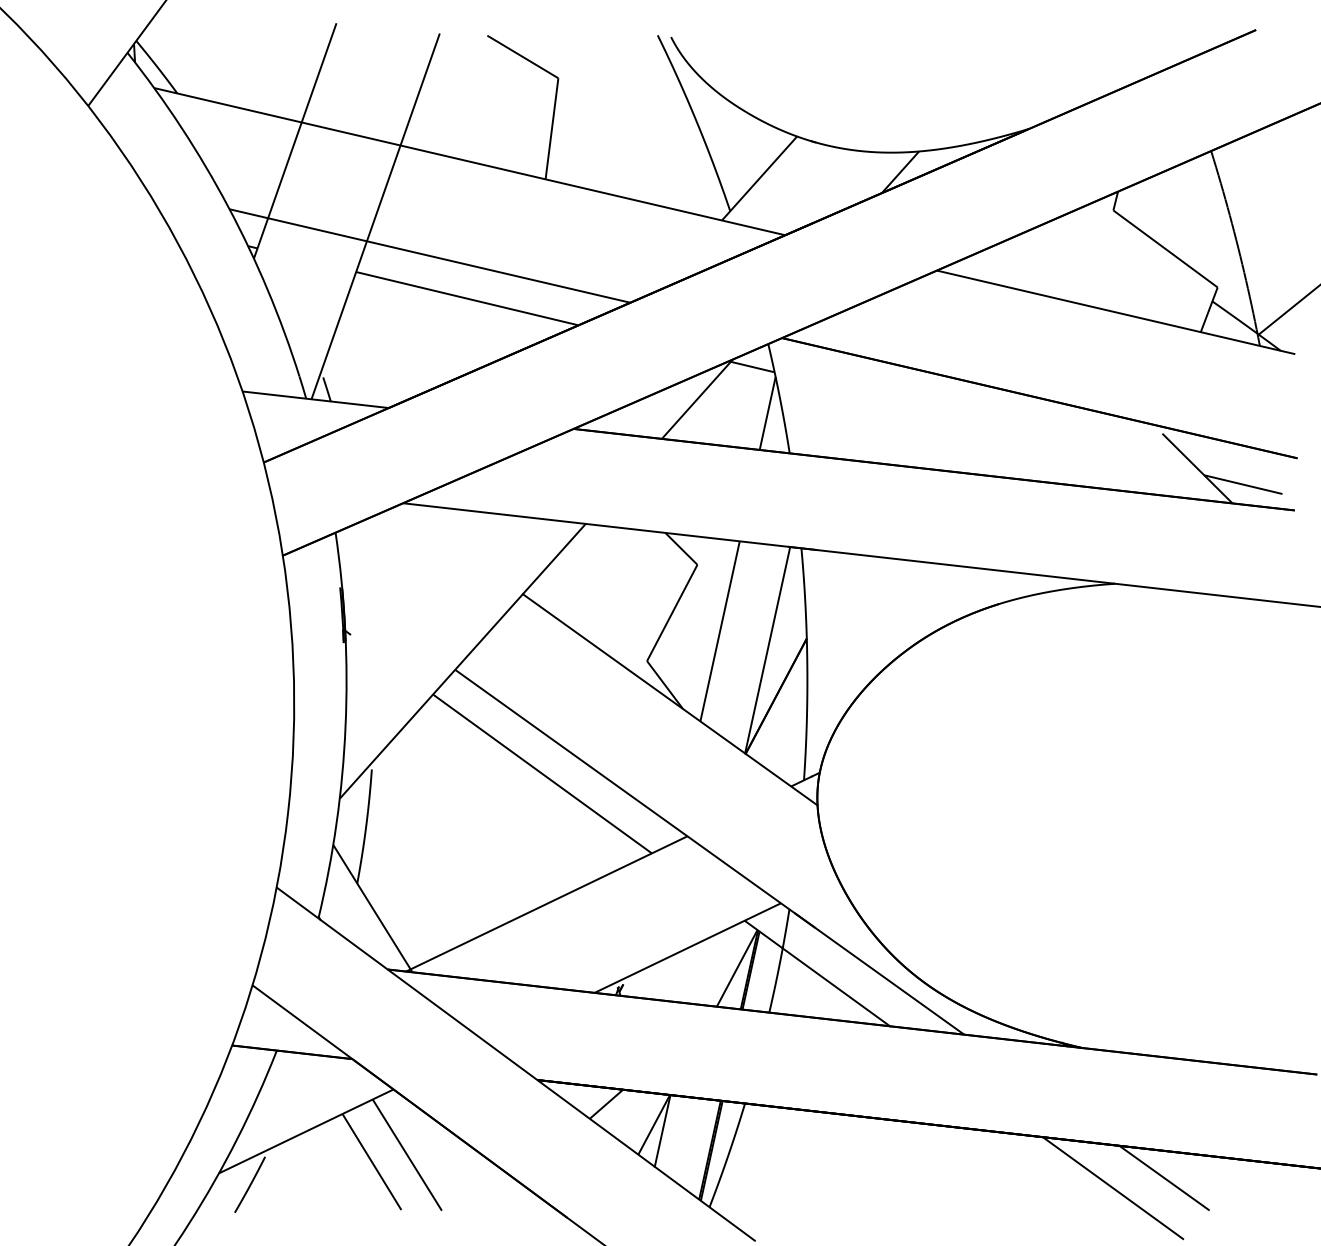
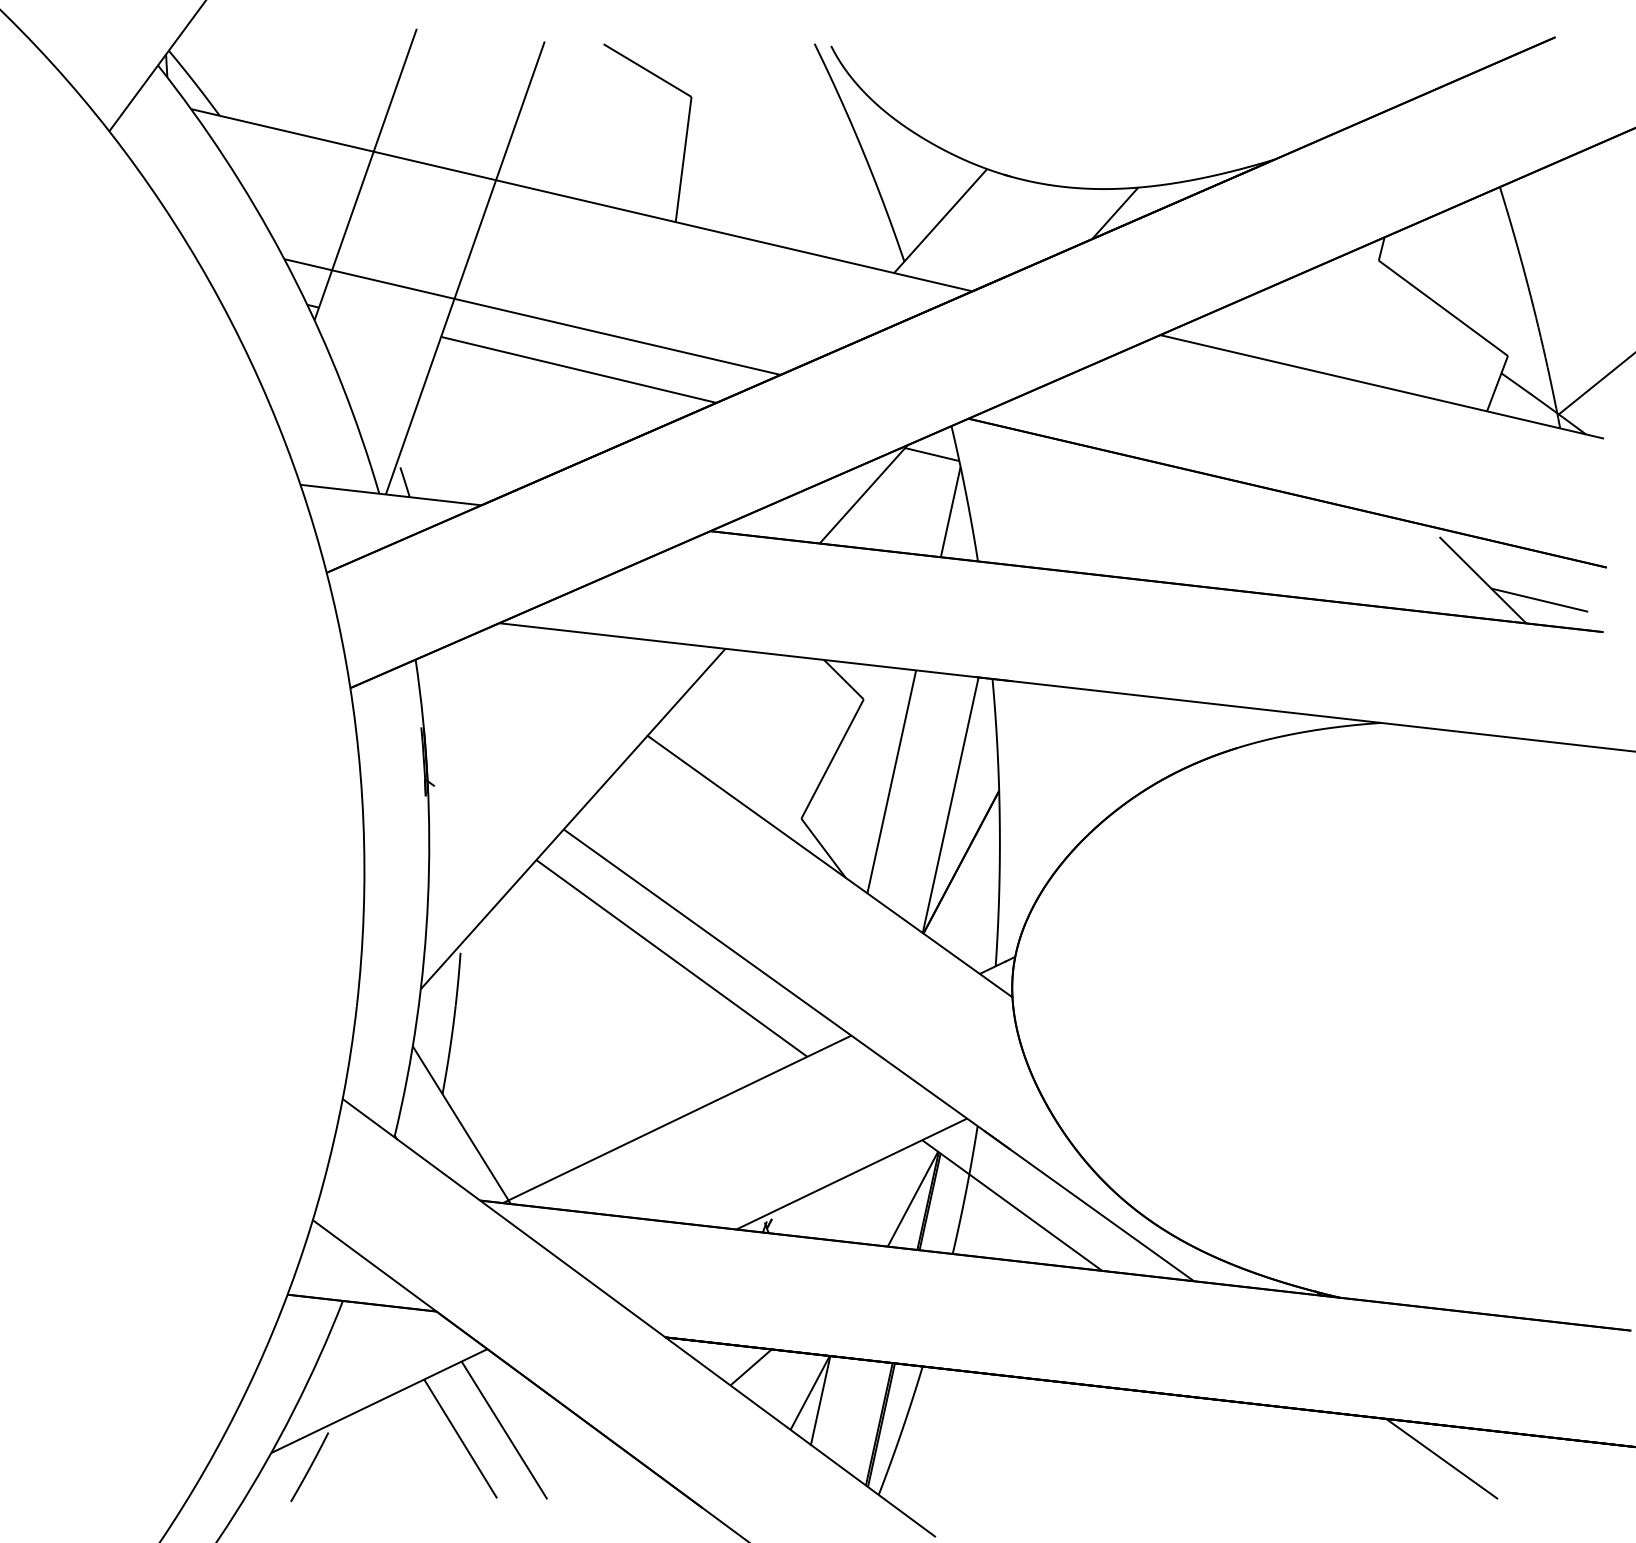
line: (1112, 1188) -> (1377, 1471), removed

